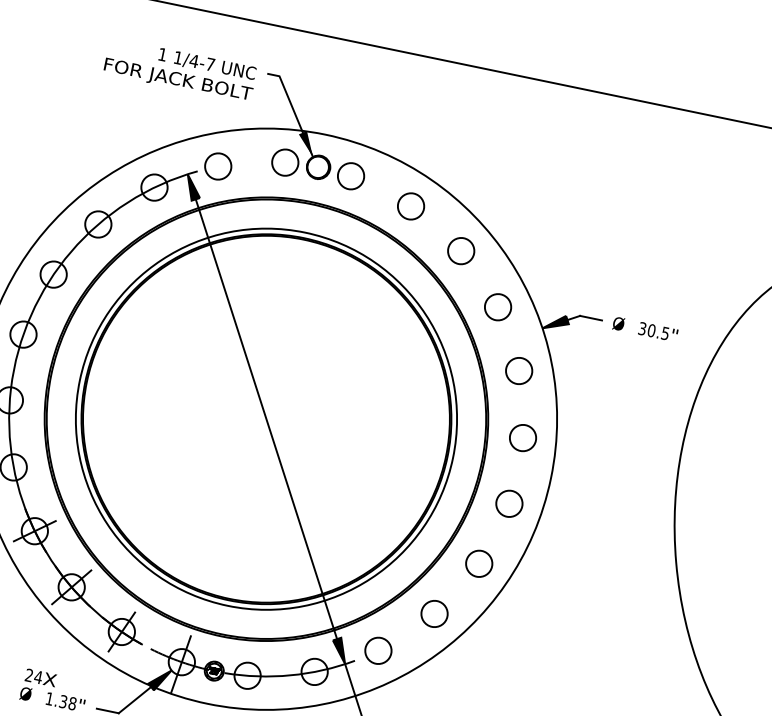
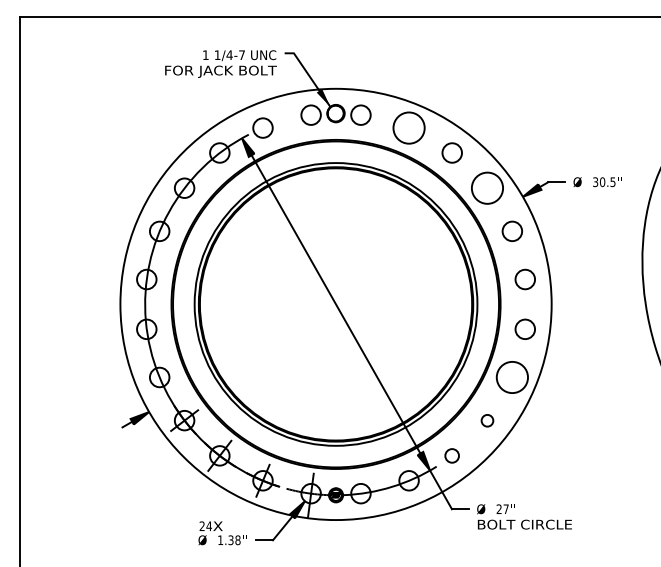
circle: (410, 205) -> (408, 127), size x1.6
circle: (498, 306) -> (487, 187), size x1.6
circle: (479, 563) -> (512, 377), size x1.6
circle: (434, 613) -> (487, 420), size x0.6
circle: (377, 650) -> (451, 455), size x0.7

